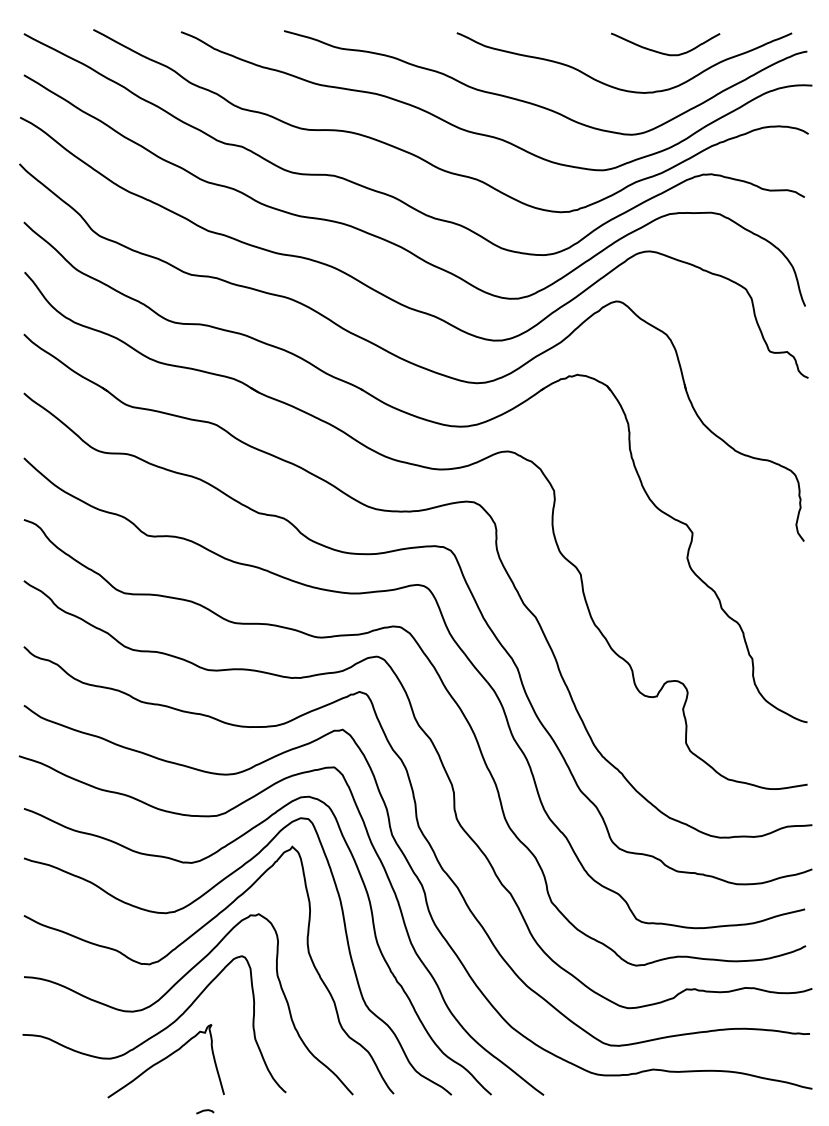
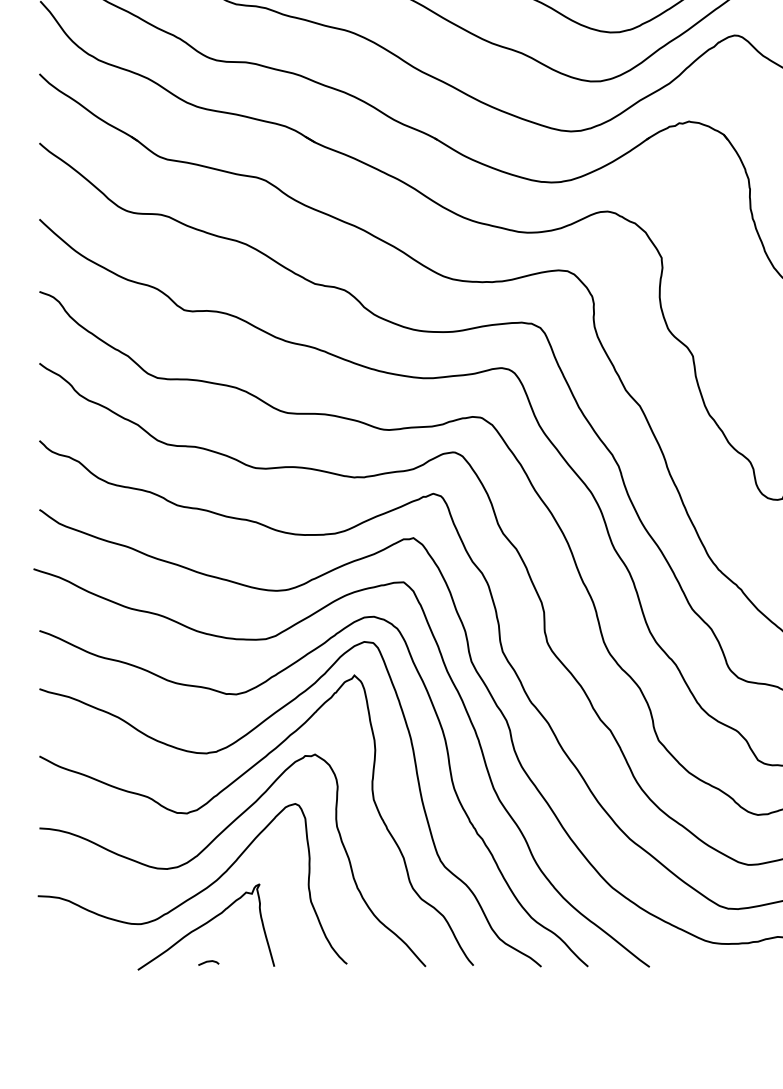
line: (205, 1111) -> (209, 962), moved

